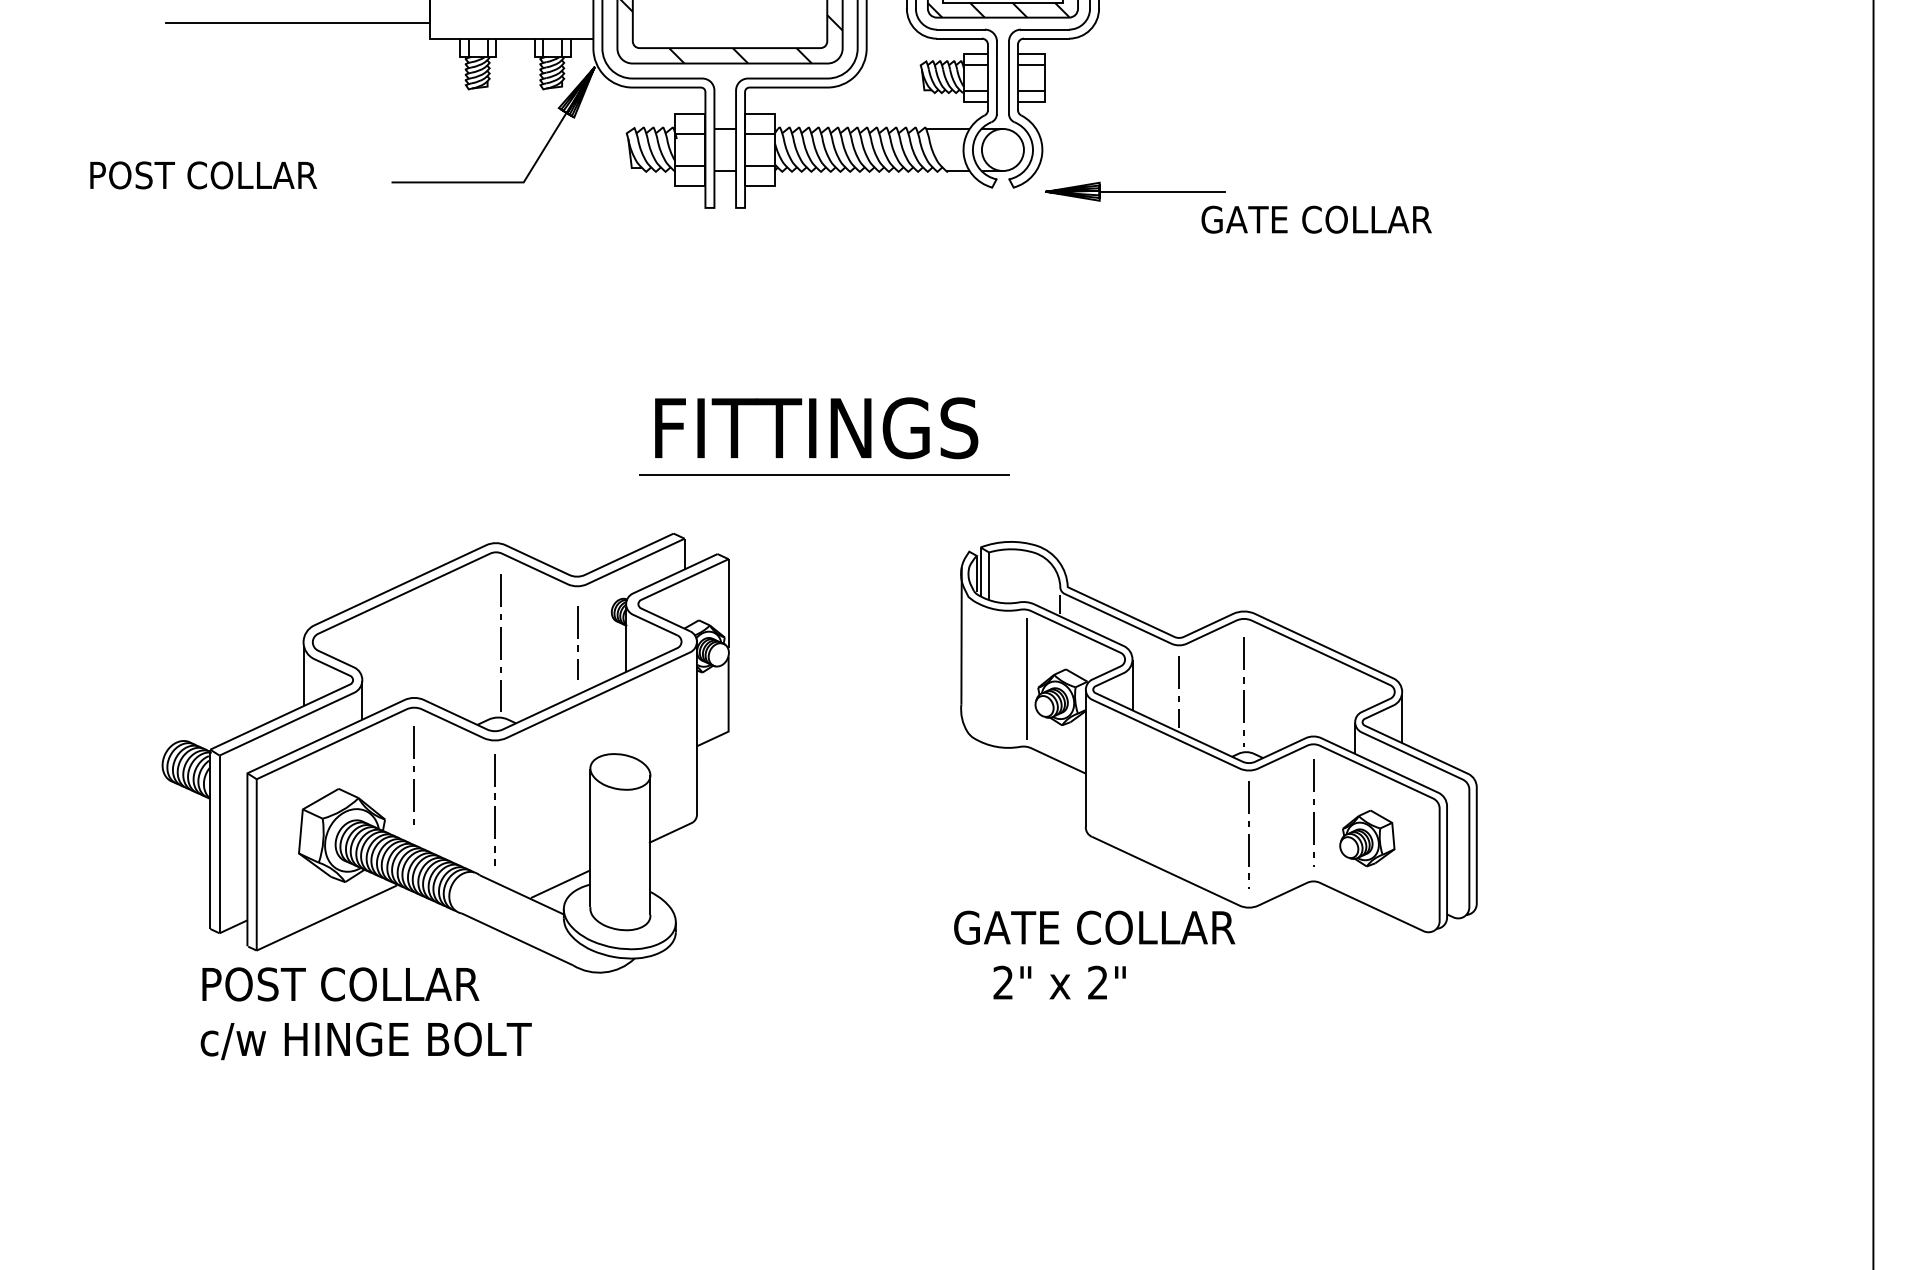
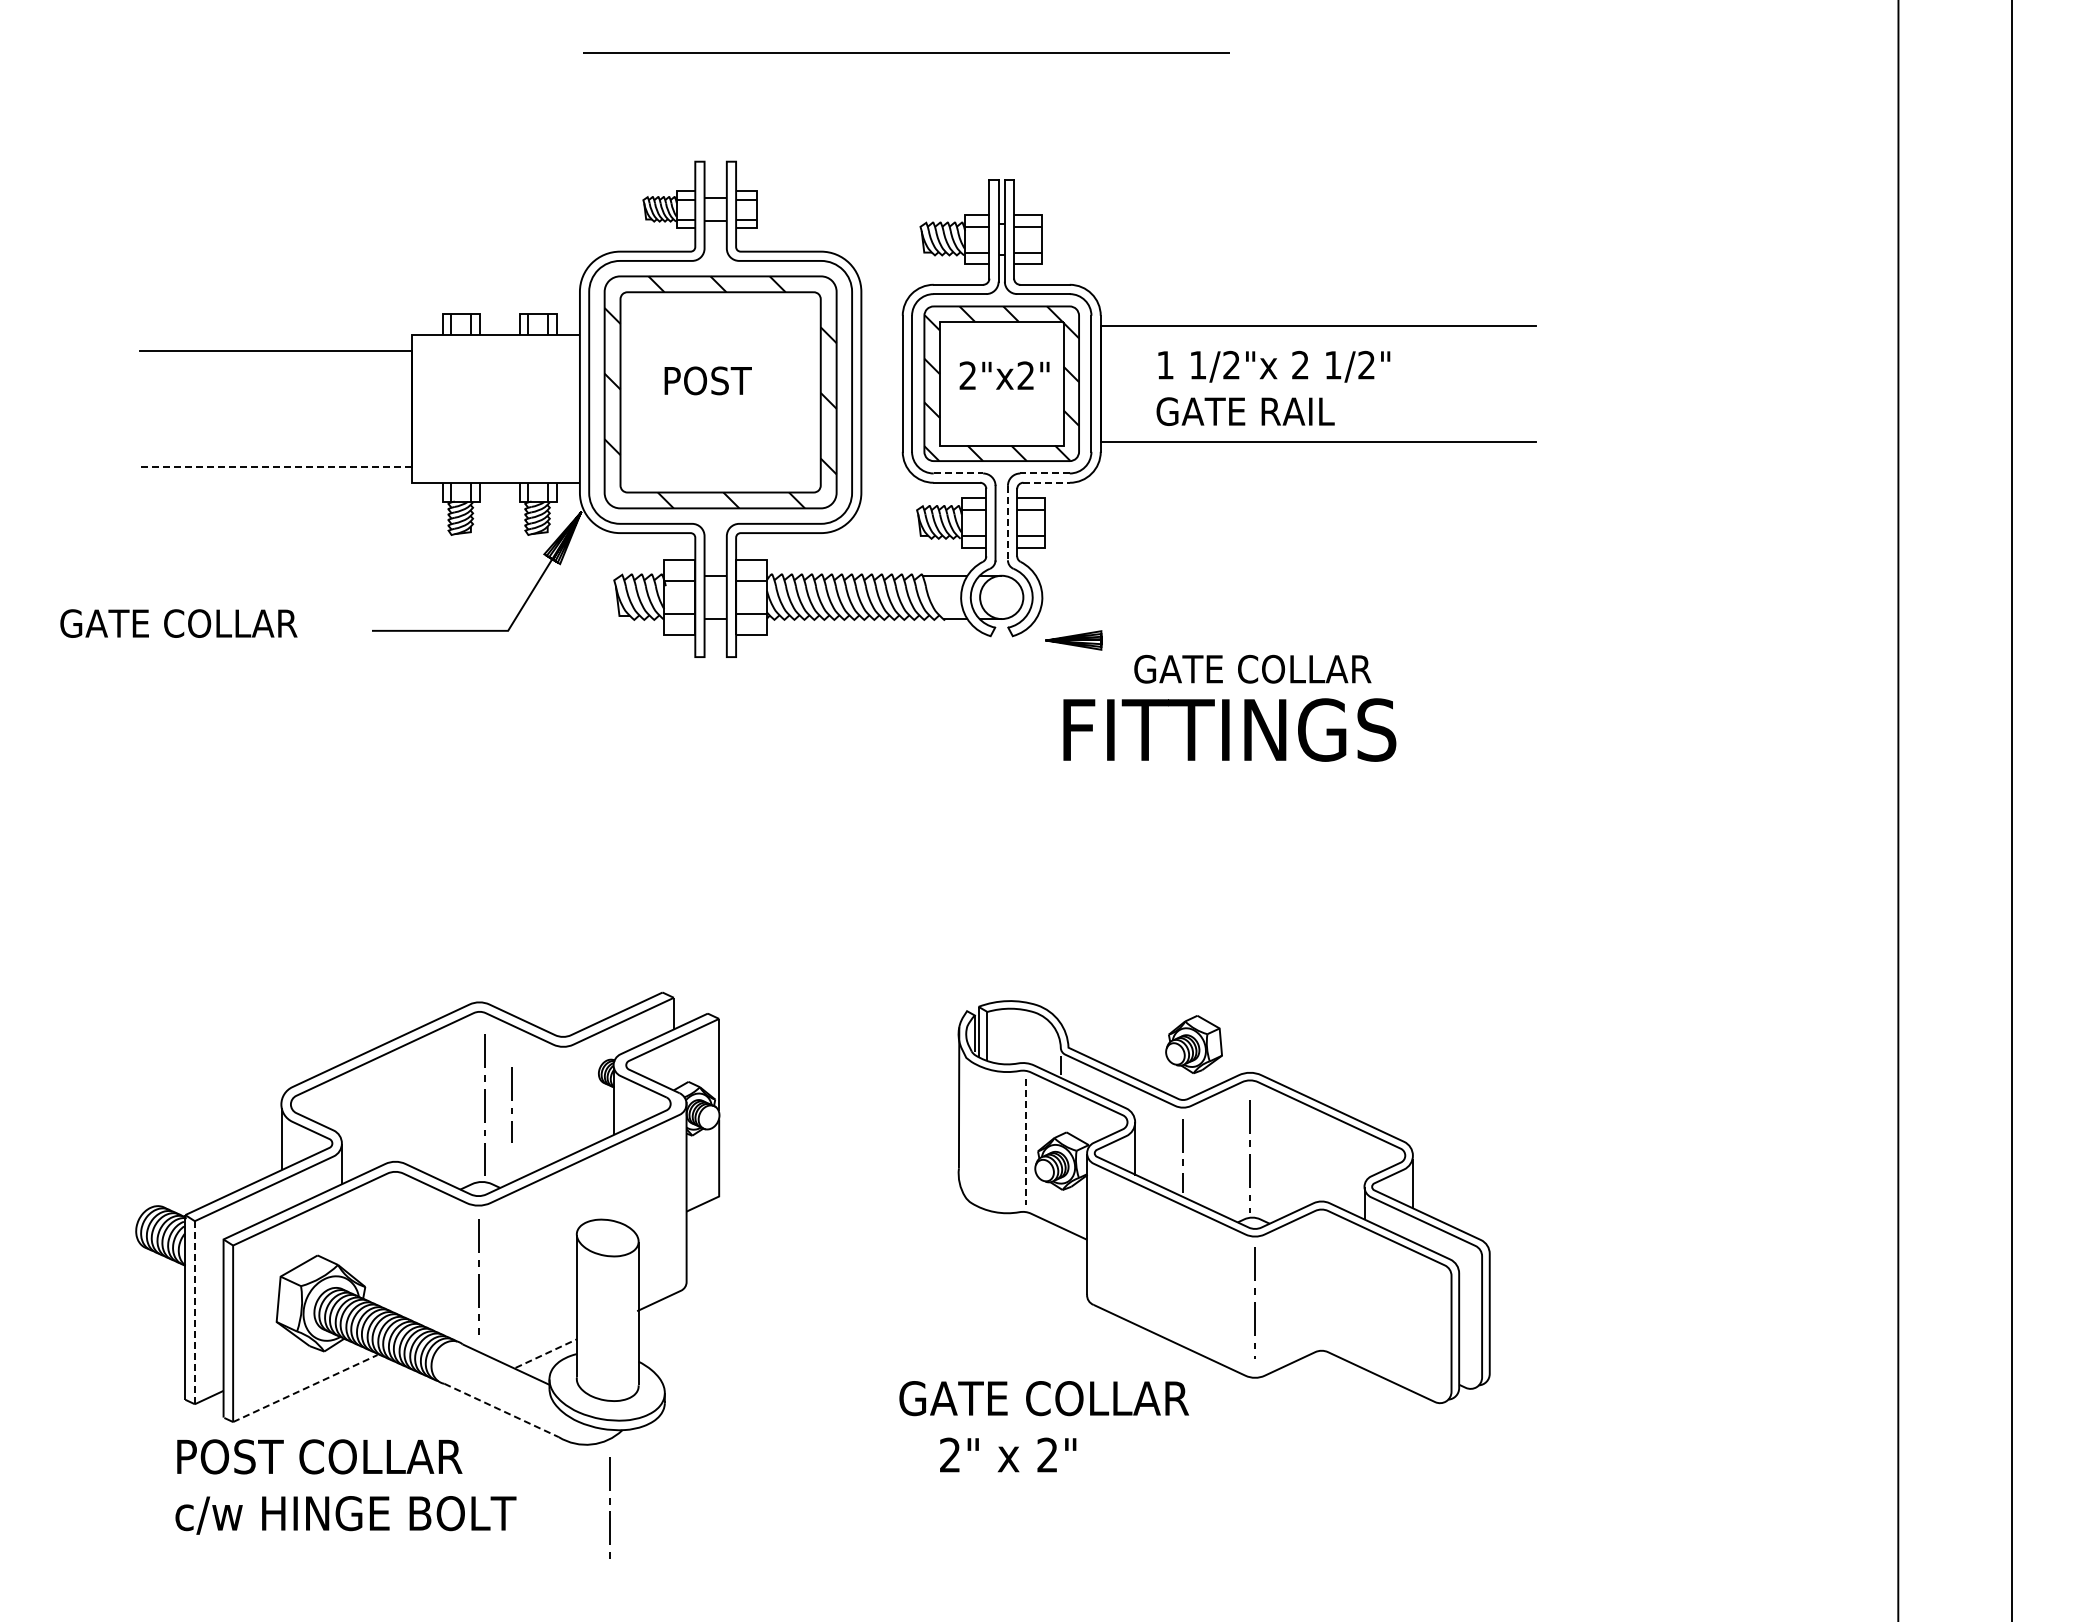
line: (298, 22) -> (276, 466), solid -> dashed
line: (960, 29) -> (958, 473), solid -> dashed
line: (1045, 29) -> (1045, 473), solid -> dashed
line: (1047, 38) -> (1047, 482), solid -> dashed
line: (1008, 78) -> (1007, 523), solid -> dashed
text: (203, 175) -> (178, 623), POST COLLAR -> GATE COLLAR
line: (1161, 191) -> (1165, 640), removed
text: (1316, 218) -> (1252, 668), moved
text: (816, 427) -> (1229, 729), moved
line: (824, 474) -> (817, 931), removed
line: (577, 638) -> (511, 1100), moved
line: (1026, 679) -> (1026, 1142), solid -> dashed
line: (413, 772) -> (609, 1504), moved
line: (1313, 813) -> (1321, 1280), removed
part: (1366, 838) -> (1193, 1044), moved
line: (219, 844) -> (194, 1312), solid -> dashed
line: (560, 884) -> (546, 1353), solid -> dashed
line: (326, 918) -> (305, 1388), solid -> dashed
line: (518, 939) -> (502, 1410), solid -> dashed
text: (1093, 954) -> (1043, 1426), moved

